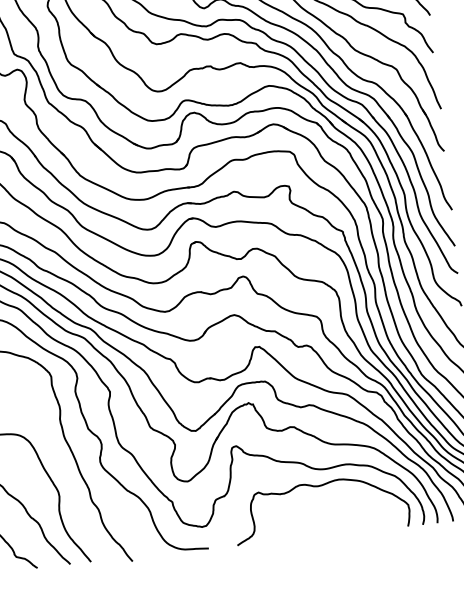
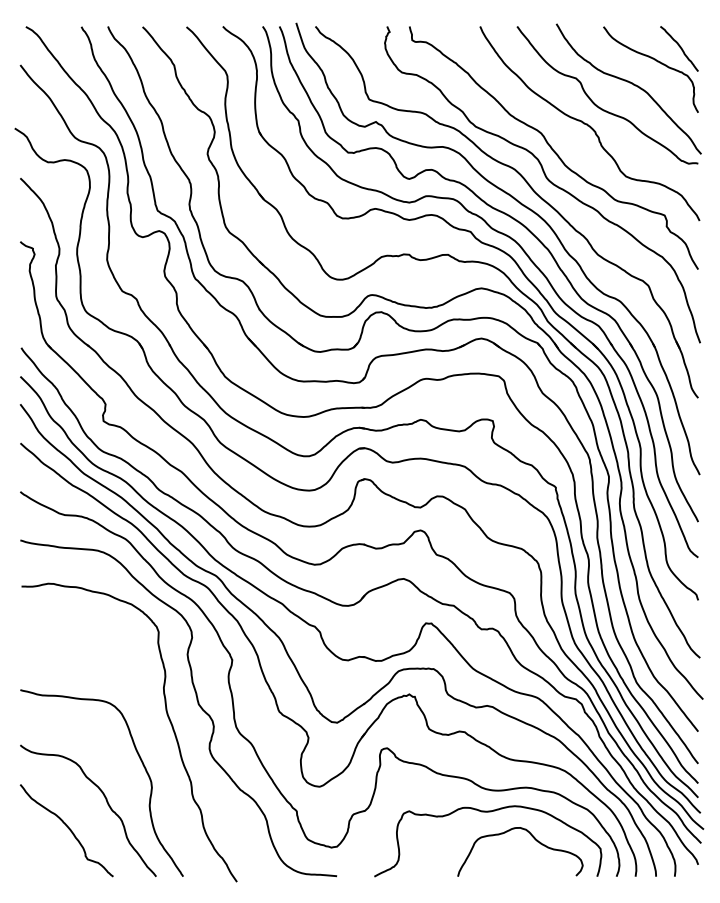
curve: (356, 502) -> (533, 838), added

